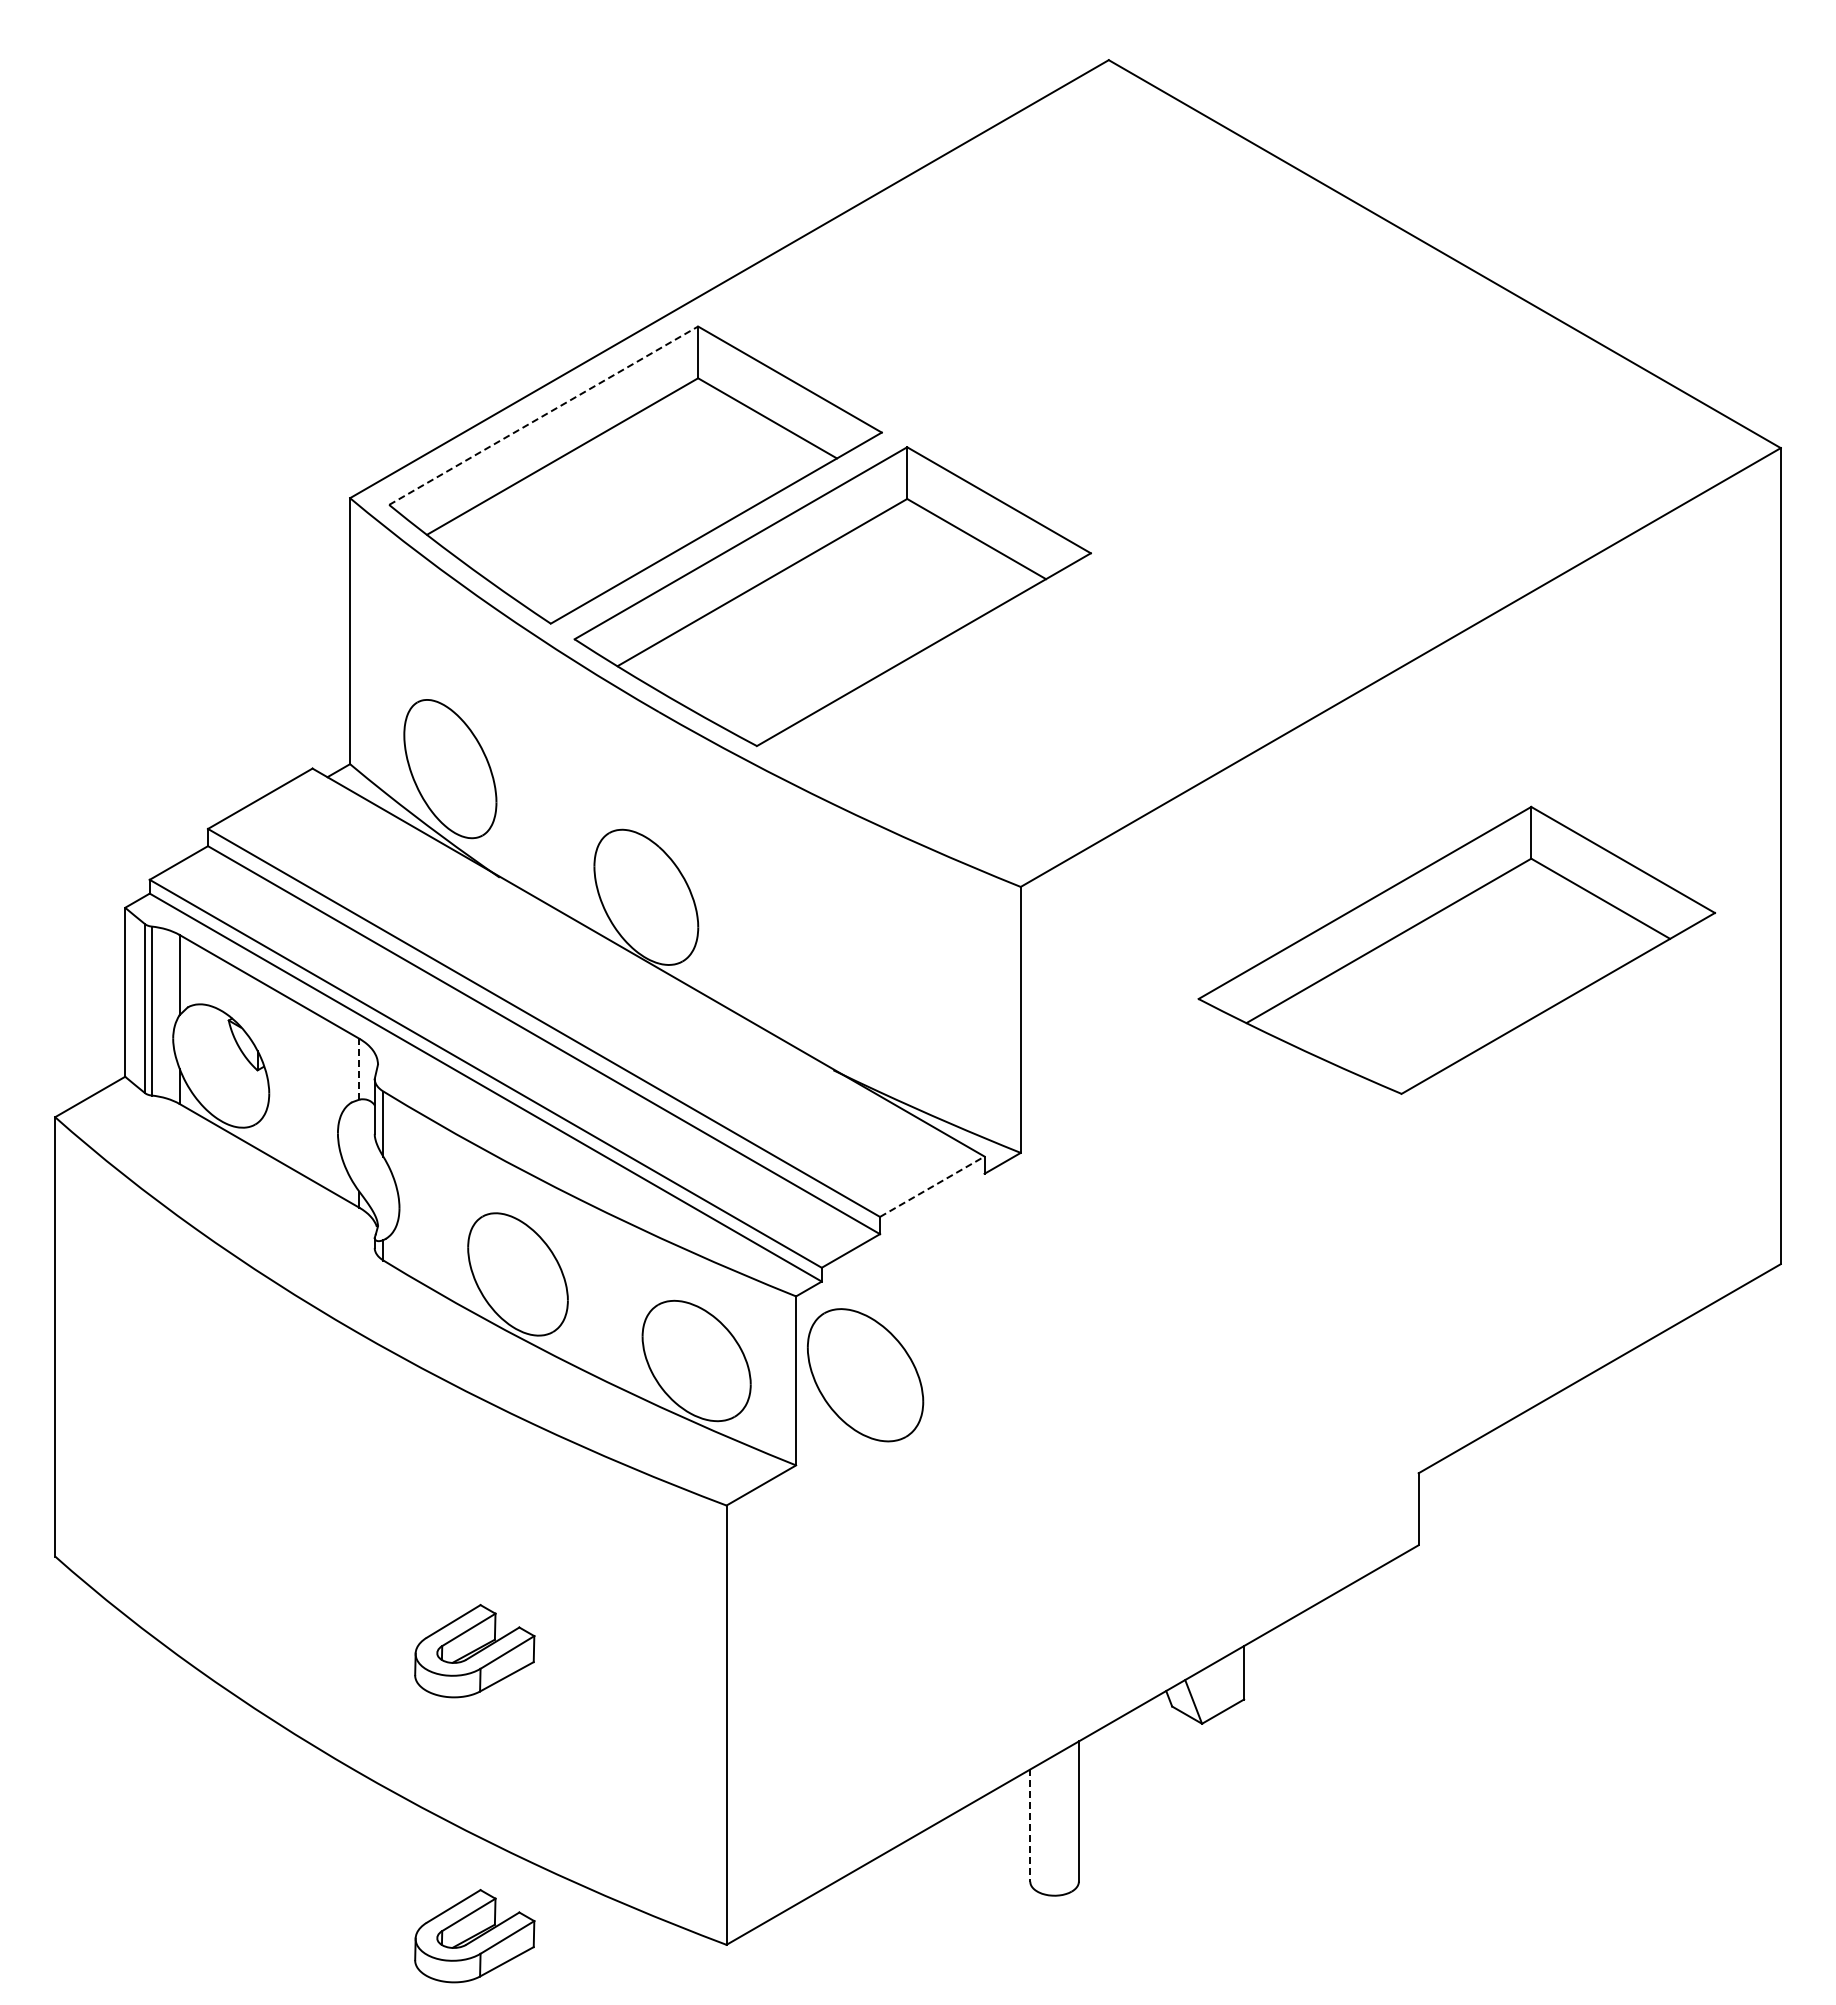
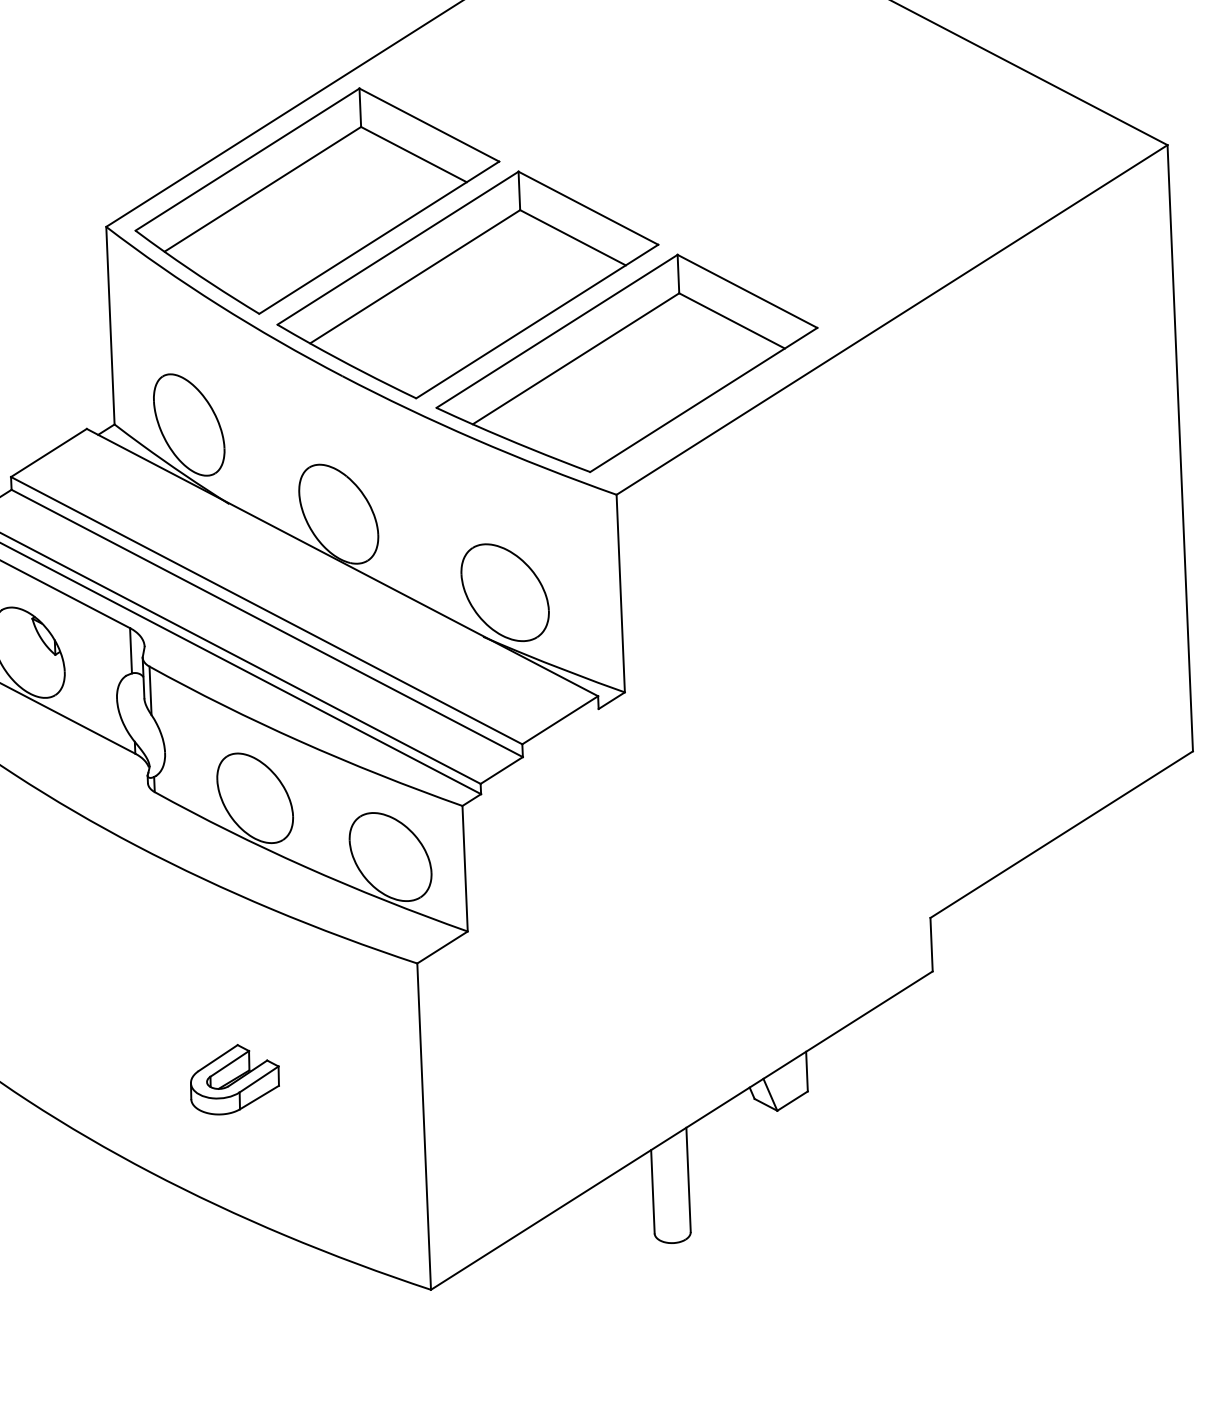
line: (544, 415) -> (248, 159), dashed -> solid
part: (1456, 949) -> (626, 363), moved
line: (359, 1068) -> (131, 650), dashed -> solid
line: (932, 1186) -> (560, 720), dashed -> solid
part: (865, 1375) -> (505, 592), moved
line: (1030, 1826) -> (653, 1192), dashed -> solid
part: (474, 1936) -> (243, 1291), removed

